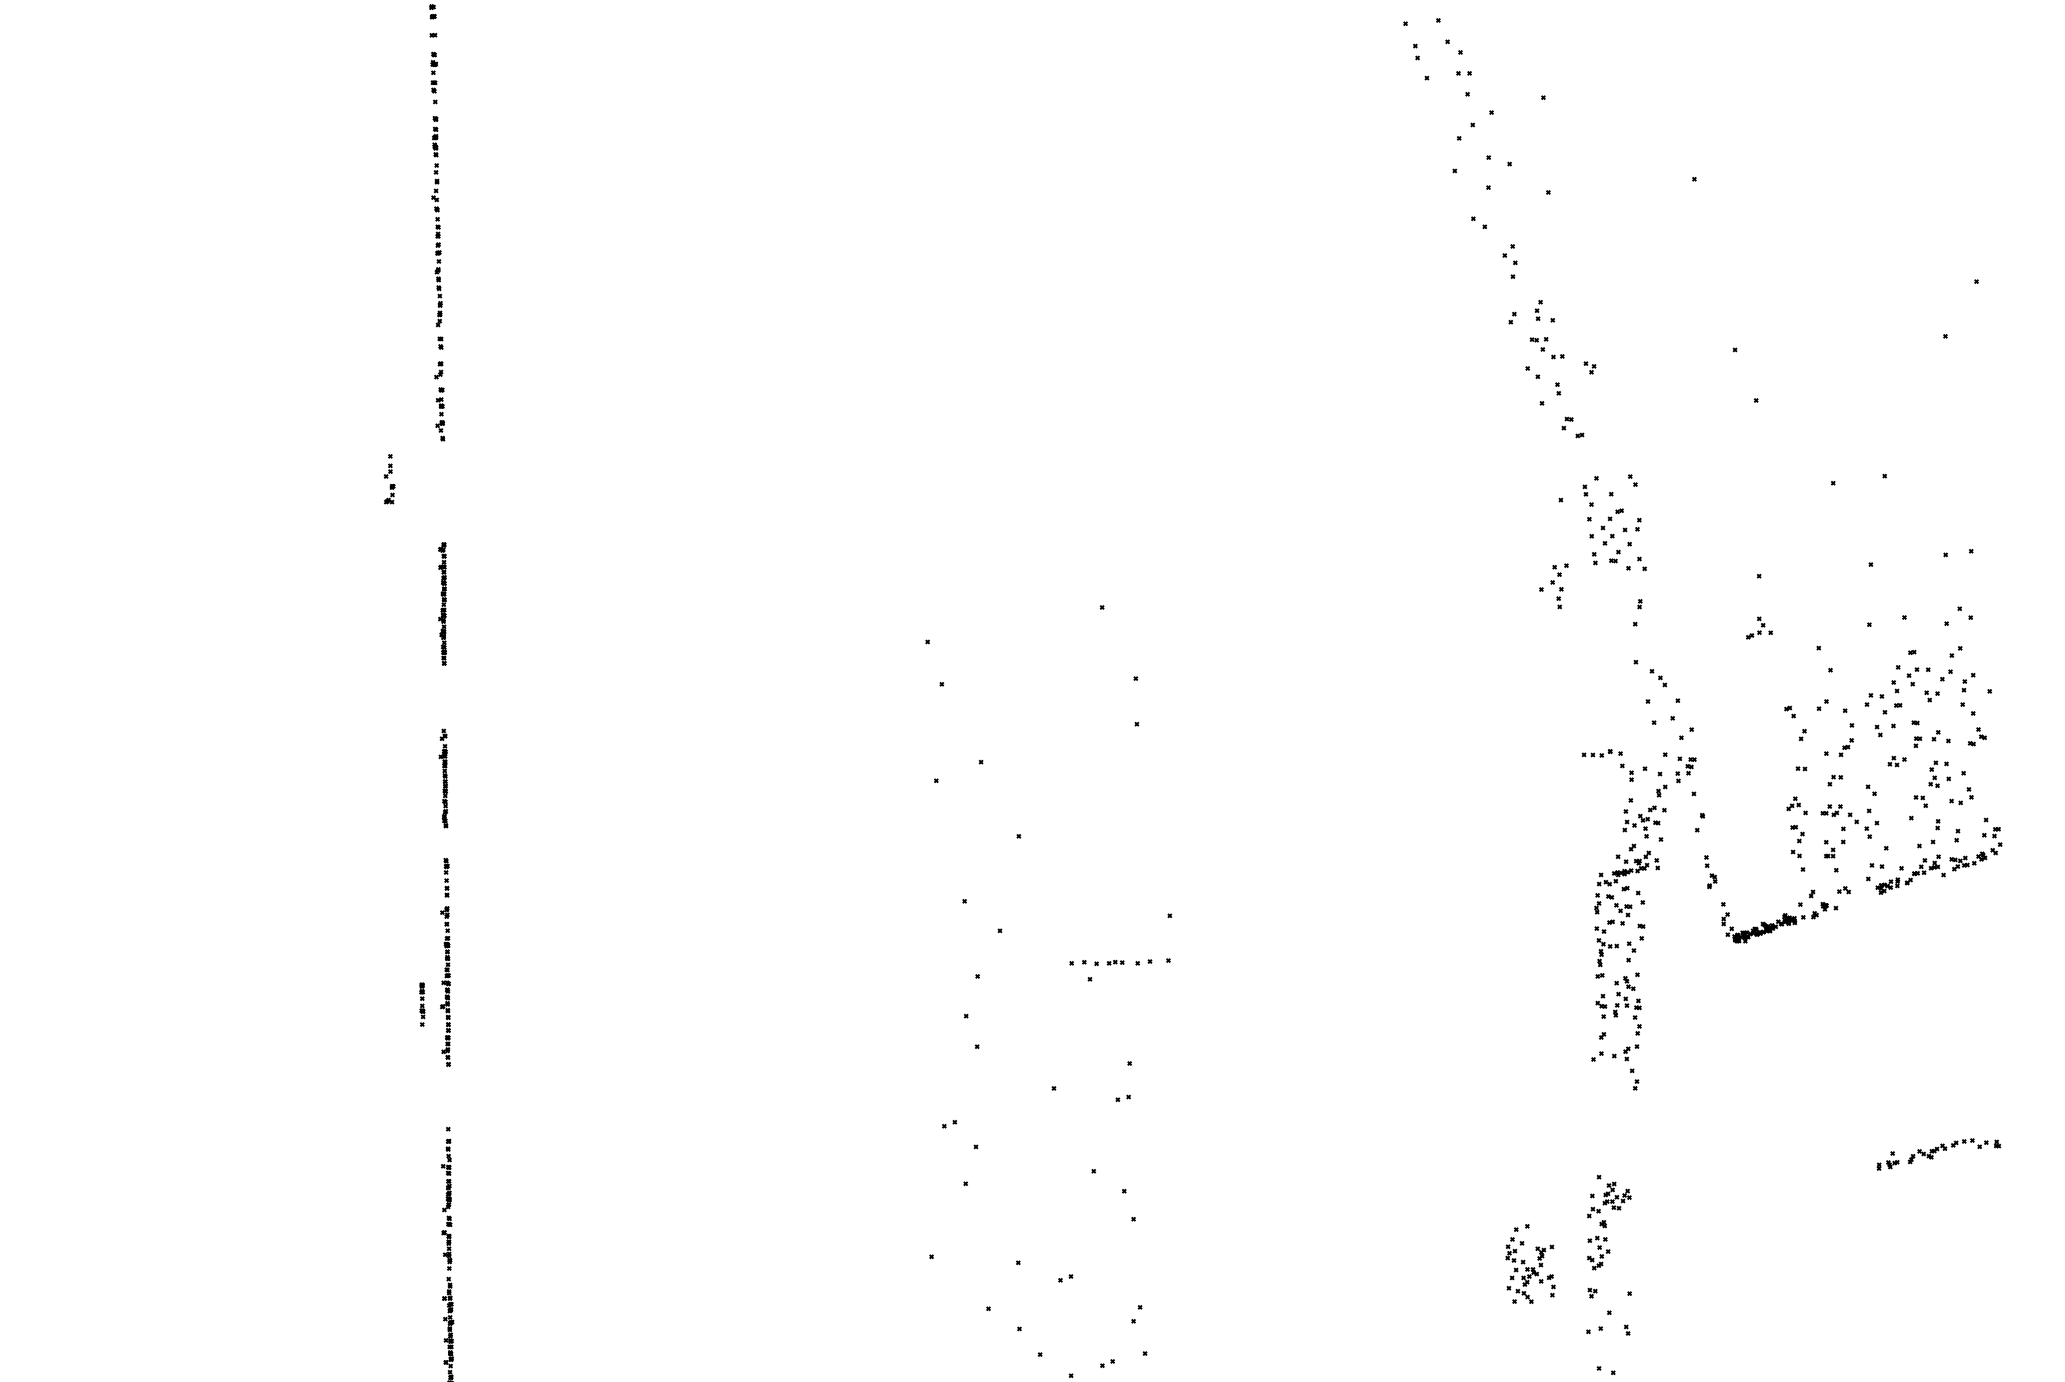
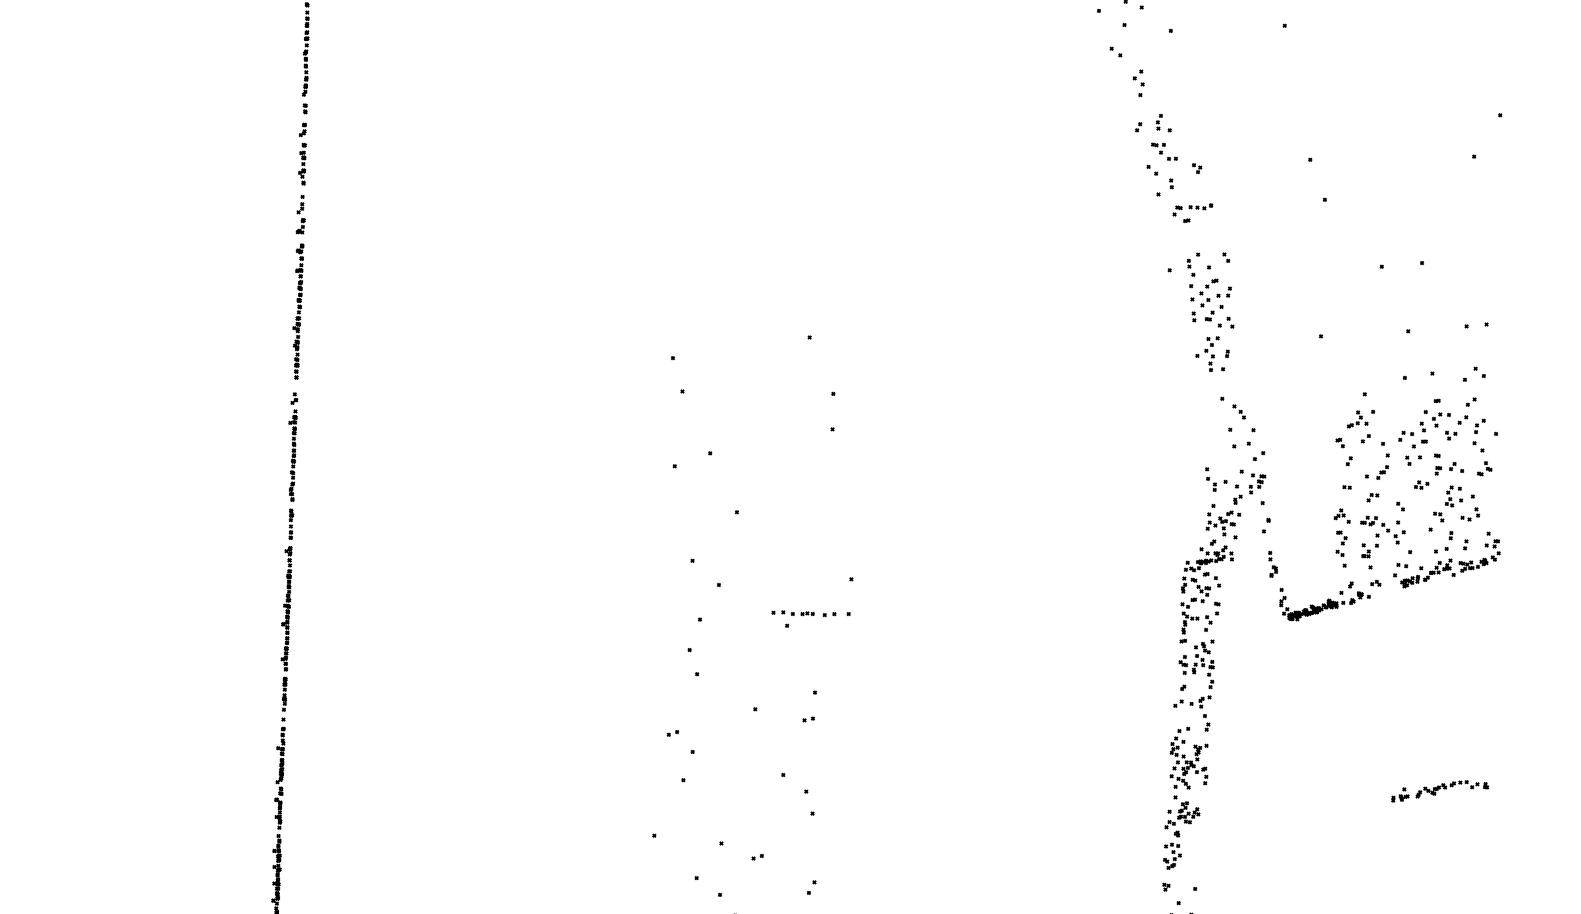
part: (389, 479) -> (301, 214), moved
part: (1553, 586) -> (1206, 353), moved
part: (442, 603) -> (297, 311), size x1.43
part: (1759, 627) -> (1357, 419), moved
part: (1596, 753) -> (1200, 206), moved
part: (443, 778) -> (292, 447), size x1.43
part: (422, 1004) -> (284, 694), moved
part: (1530, 1263) -> (1189, 757), moved

